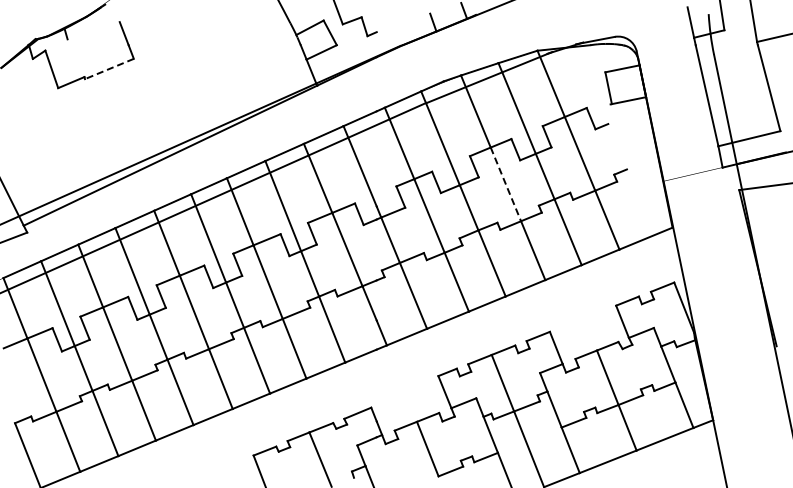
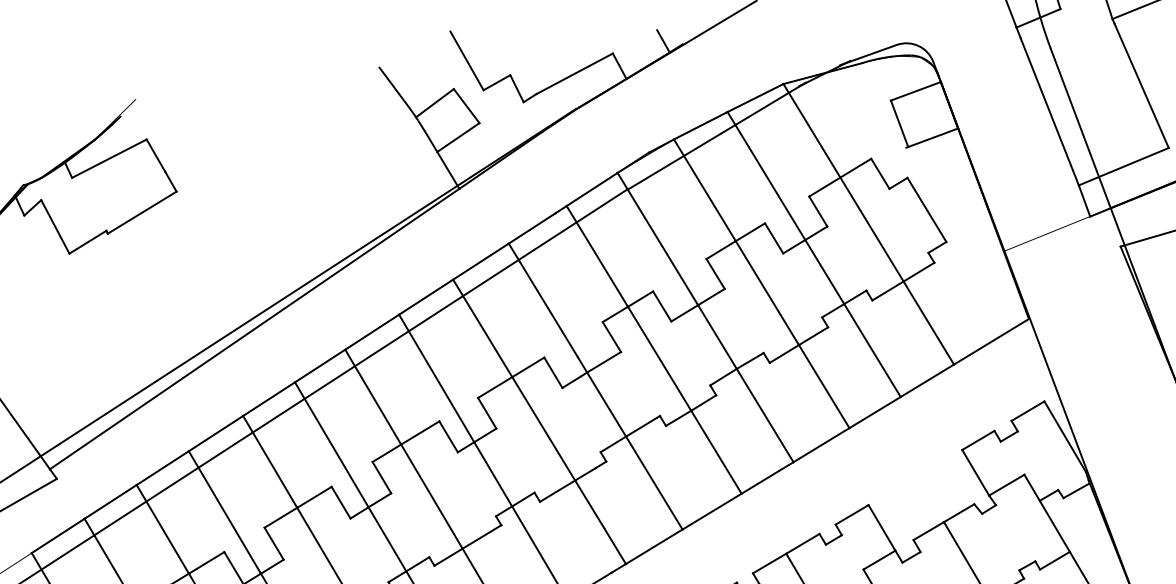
line: (403, 22) -> (574, 73), added
line: (93, 30) -> (109, 158), added
line: (108, 69) -> (140, 213), dashed -> solid
line: (617, 146) -> (926, 209), added
line: (505, 184) -> (766, 293), dashed -> solid

